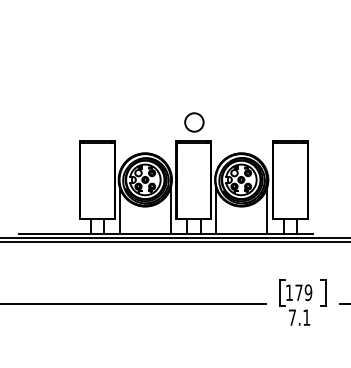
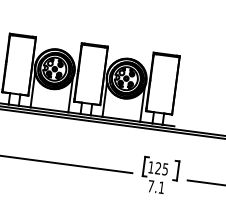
circle: (194, 122) -> (97, 31), removed
text: (303, 292) -> (161, 168), 179 -> 125

